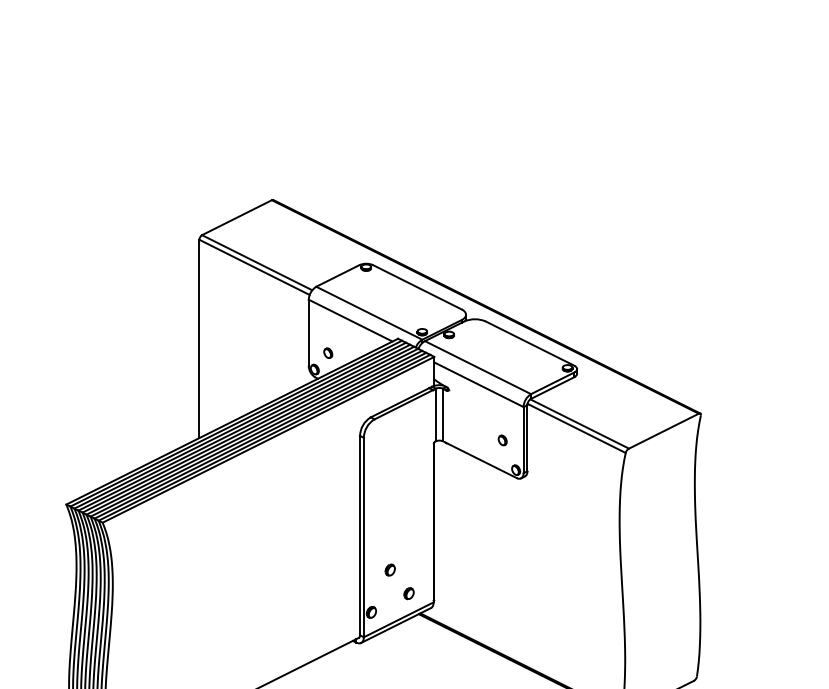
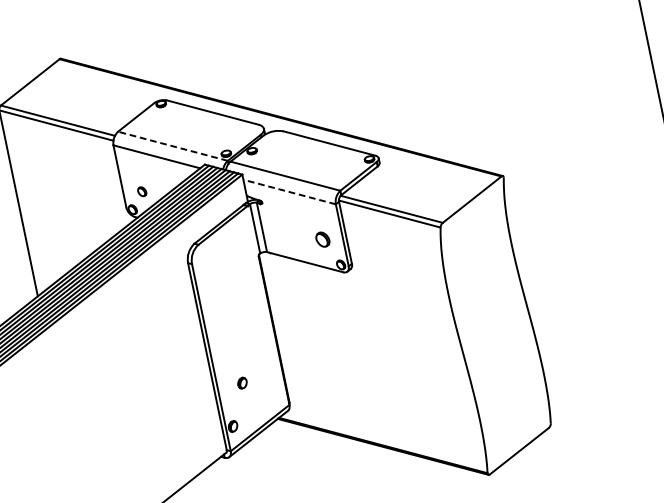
line: (368, 313) -> (172, 146), solid -> dashed
line: (478, 384) -> (289, 191), solid -> dashed
part: (502, 440) -> (322, 239), size x1.6
part: (408, 593) -> (264, 401), removed

